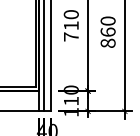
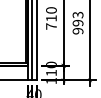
text: (107, 31) -> (77, 22), 860 -> 993

